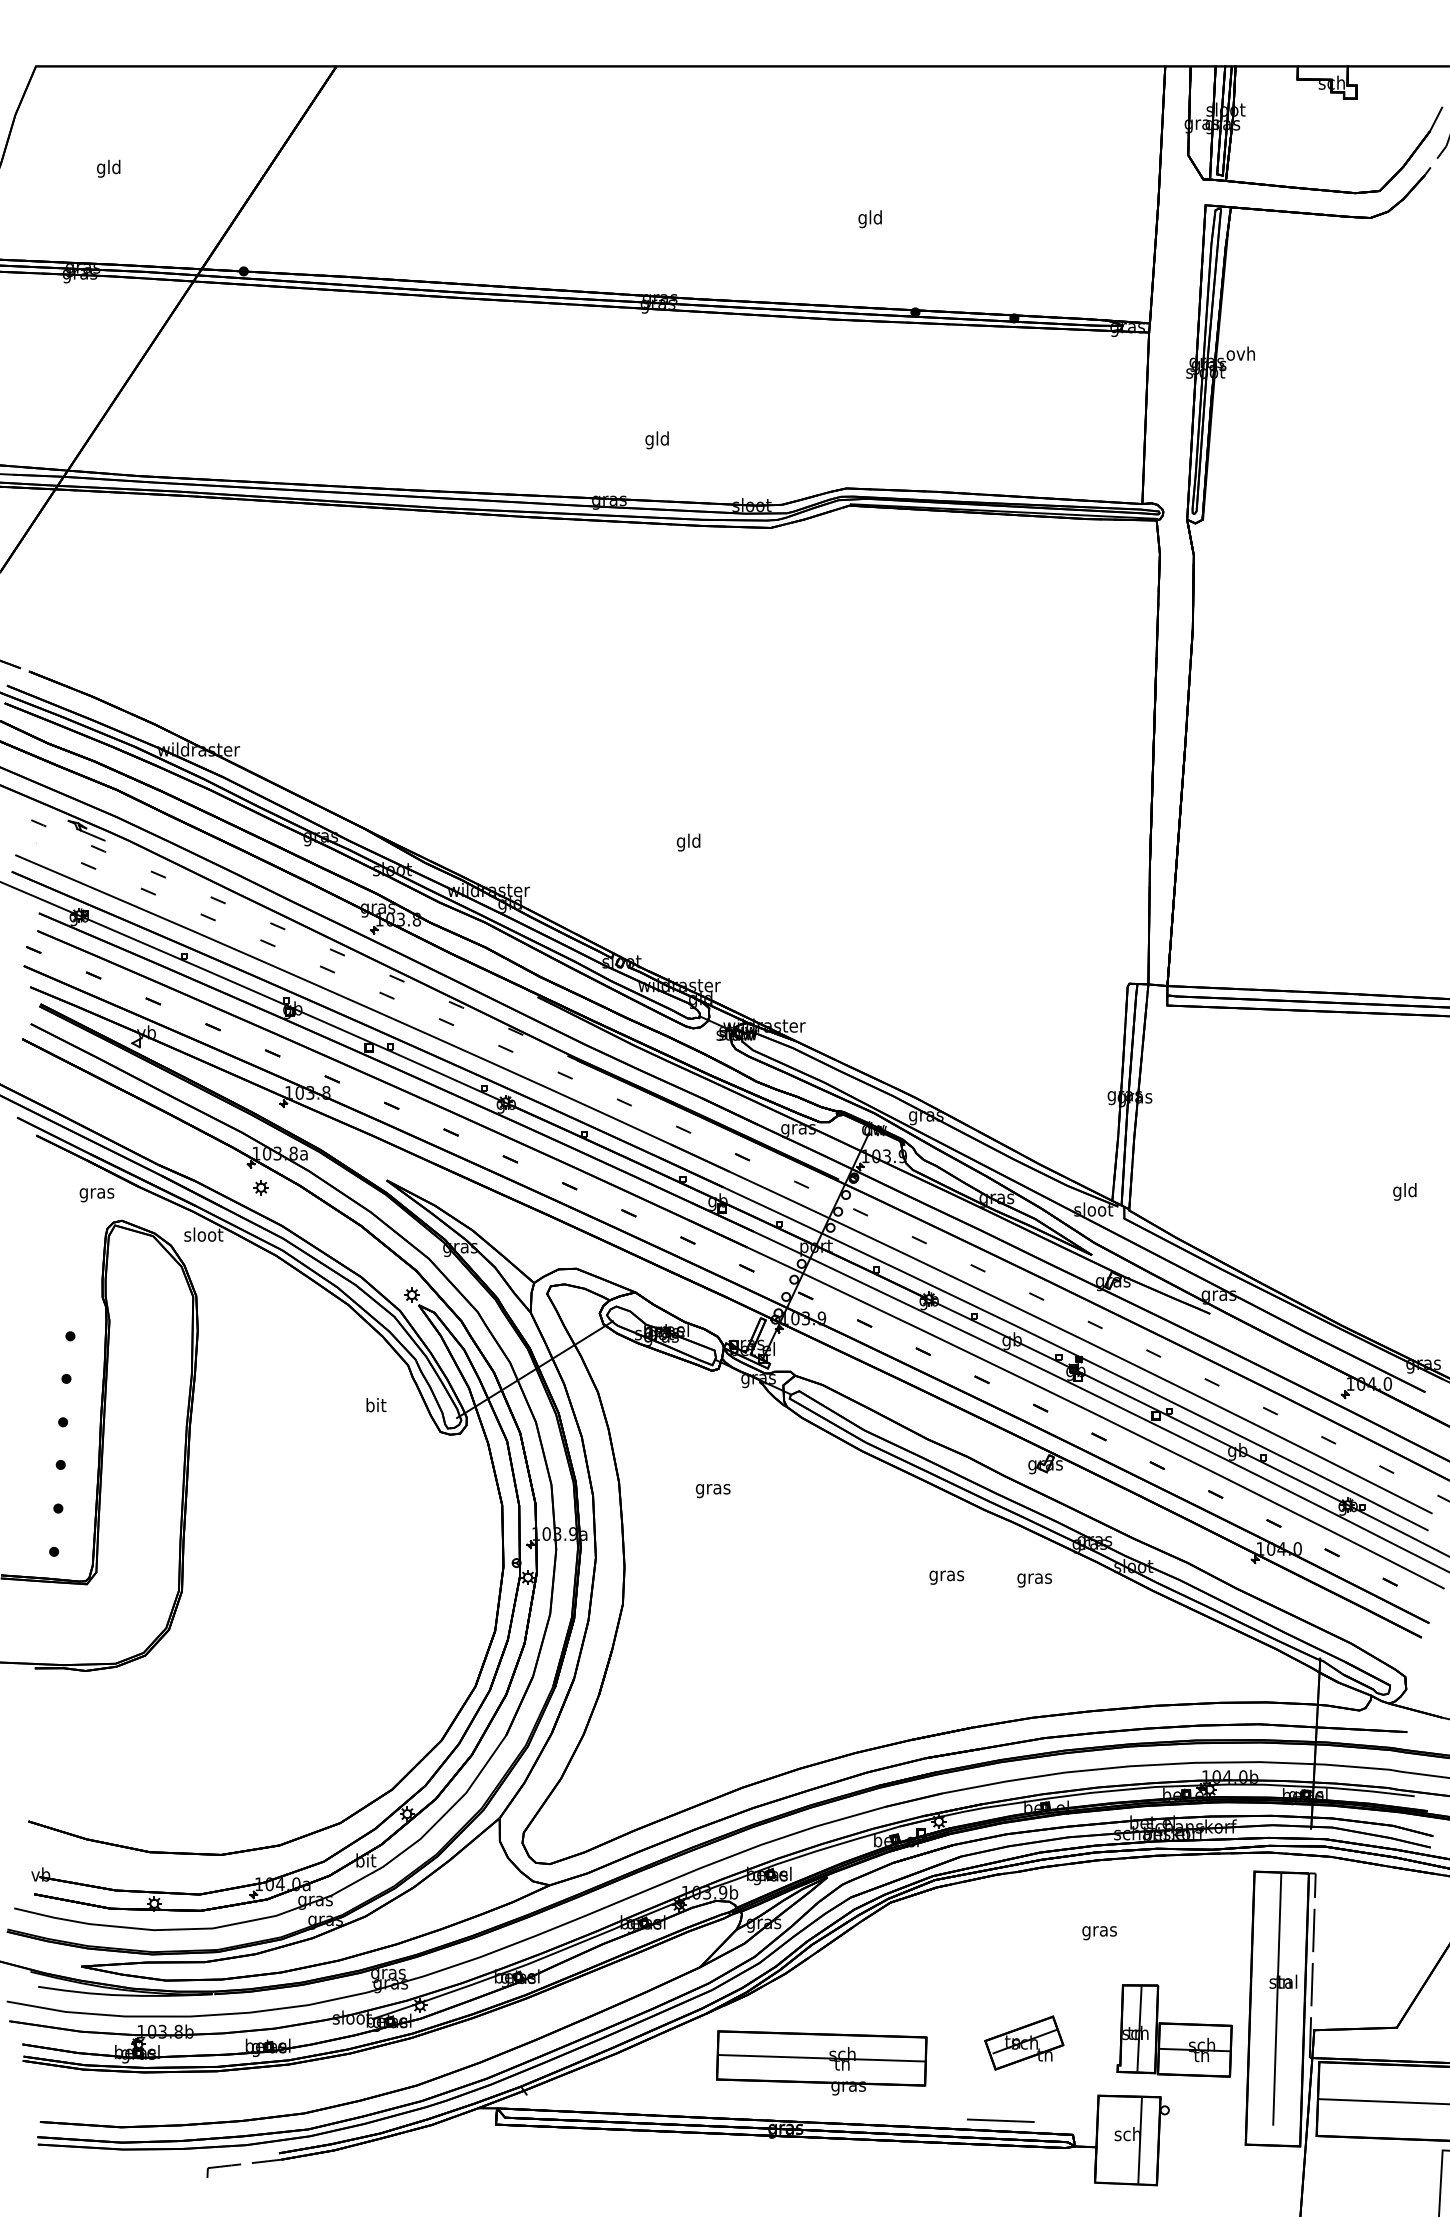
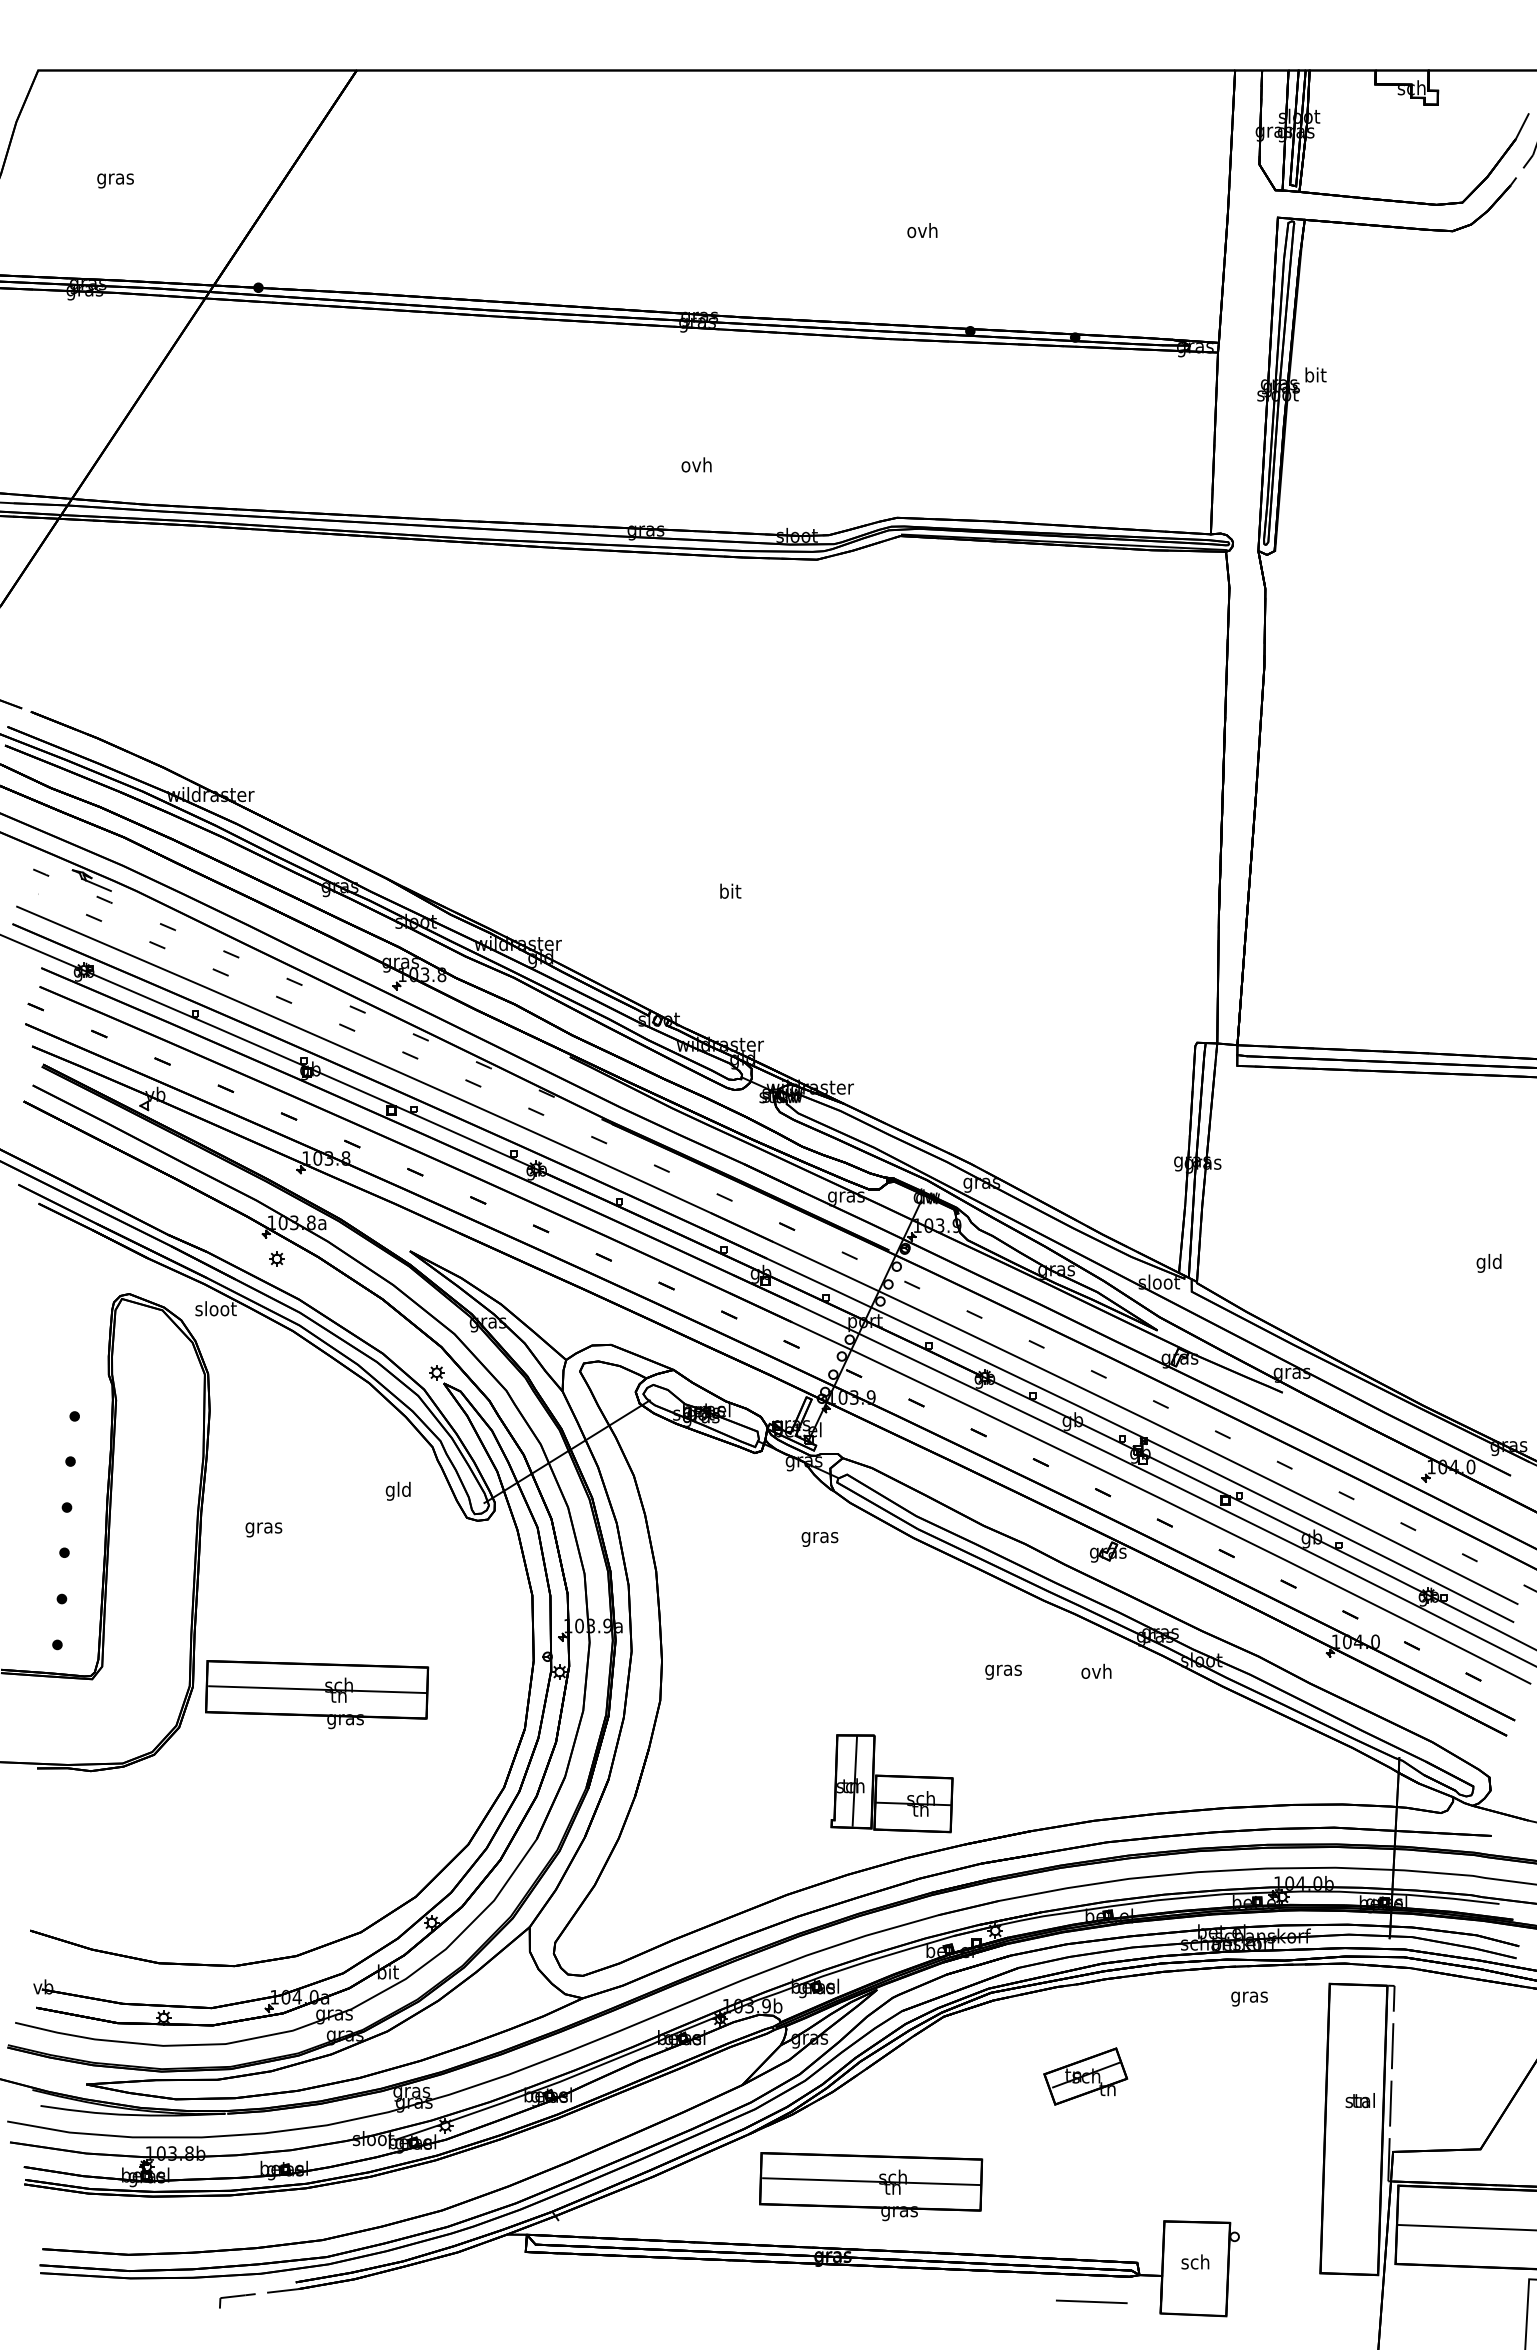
text: (108, 168) -> (115, 178), gld -> gras
text: (870, 219) -> (922, 232), gld -> ovh
text: (1241, 353) -> (1315, 374), ovh -> bit
text: (657, 440) -> (696, 466), gld -> ovh
text: (688, 841) -> (729, 892), gld -> bit
text: (96, 1194) -> (263, 1529), moved
text: (374, 1406) -> (397, 1490), bit -> gld
text: (712, 1491) -> (819, 1539), moved
text: (1034, 1577) -> (1096, 1672), gras -> ovh
part: (299, 1598) -> (317, 1694), added
text: (1099, 1932) -> (1249, 1998), moved
line: (1276, 1998) -> (1353, 2118), removed
part: (1174, 2030) -> (891, 1783), moved
part: (1024, 2043) -> (1085, 2076), moved
line: (1000, 2120) -> (1091, 2301), moved
line: (1140, 2140) -> (1208, 2268), removed

